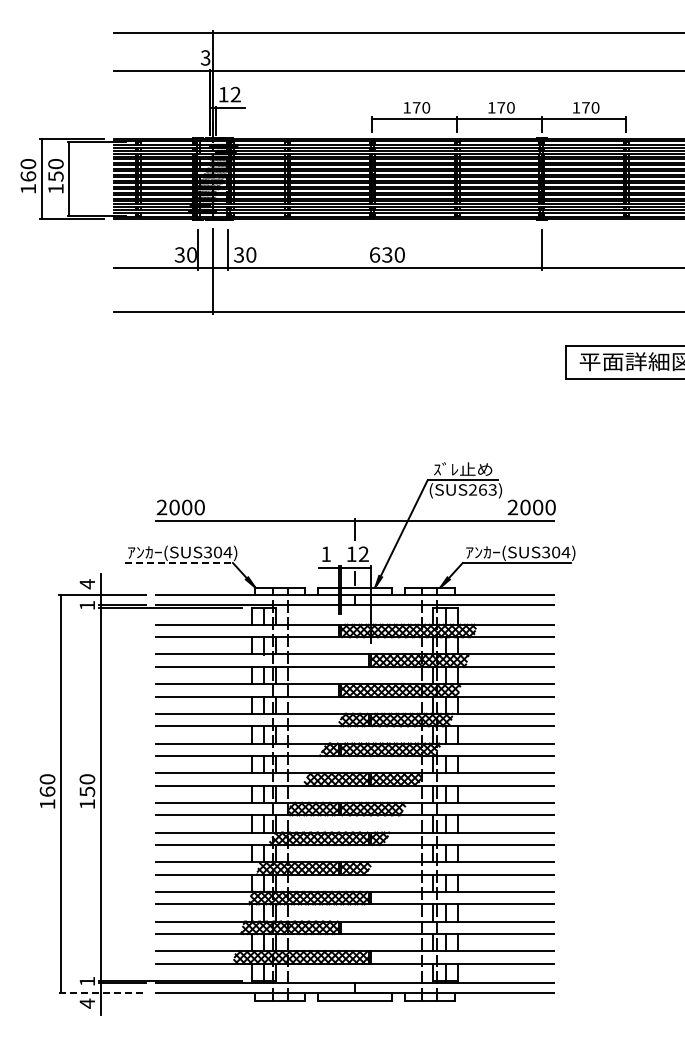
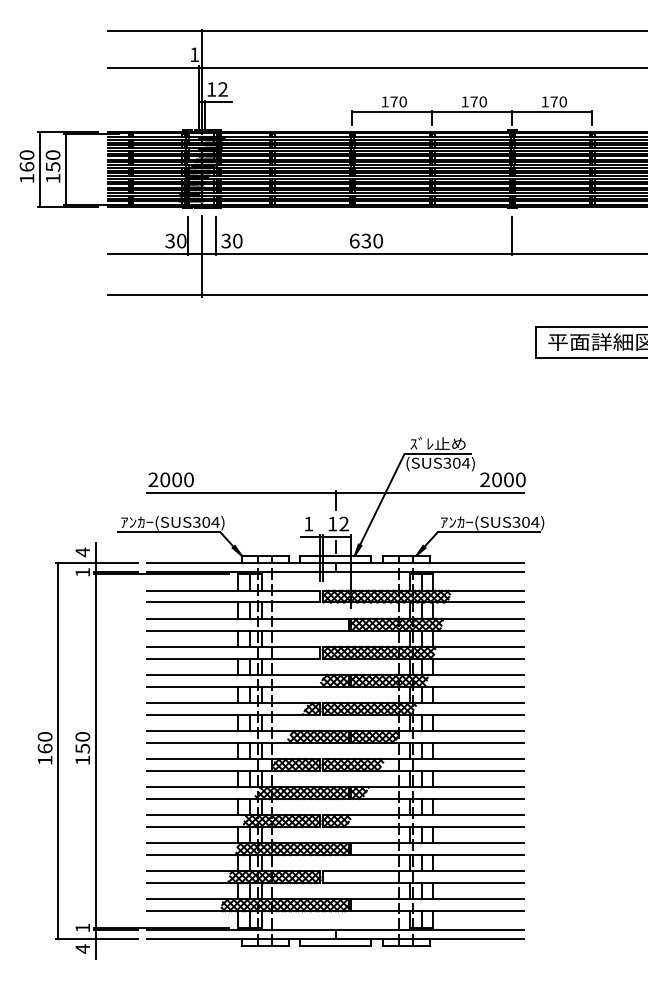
text: (205, 57) -> (194, 54), 3 -> 1
text: (483, 489) -> (457, 462), (SUS263) -> (SUS304)
line: (179, 562) -> (169, 531), dashed -> solid
line: (103, 993) -> (98, 939), dashed -> solid

